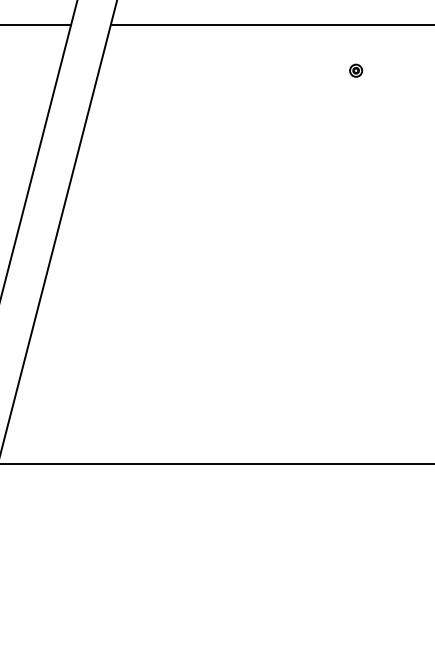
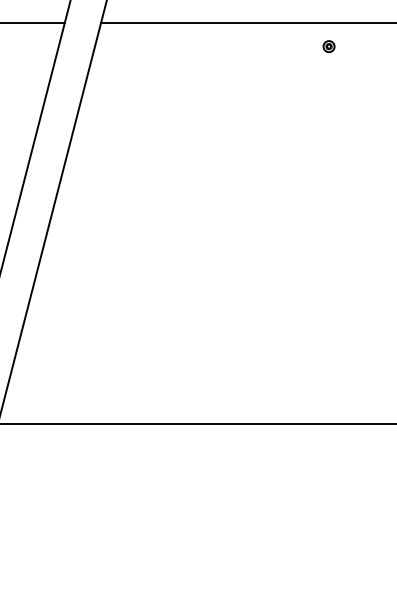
part: (355, 70) -> (328, 46), moved

